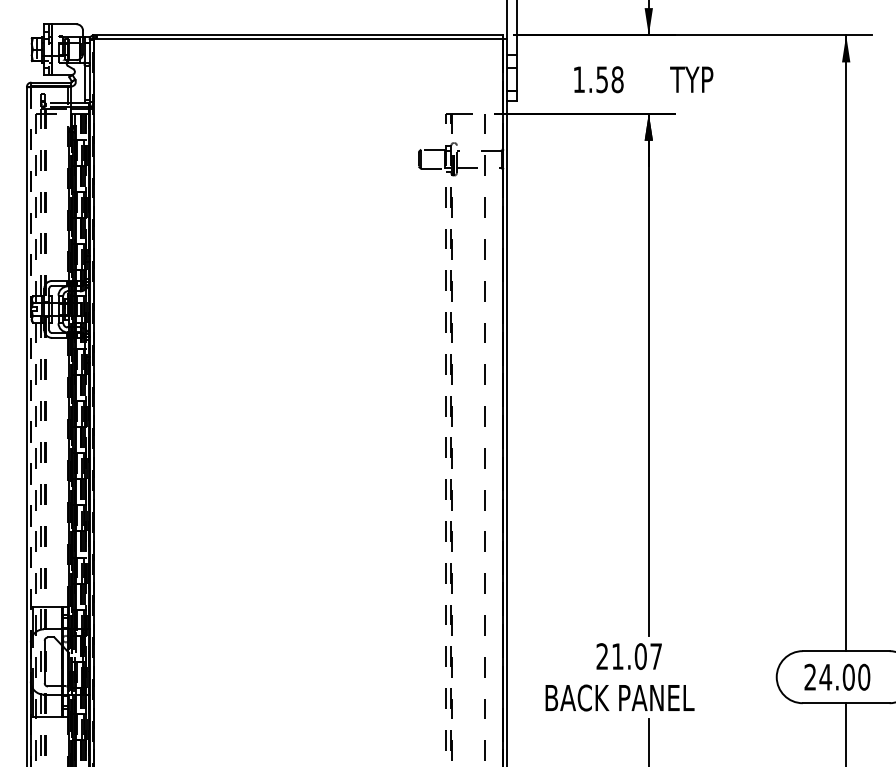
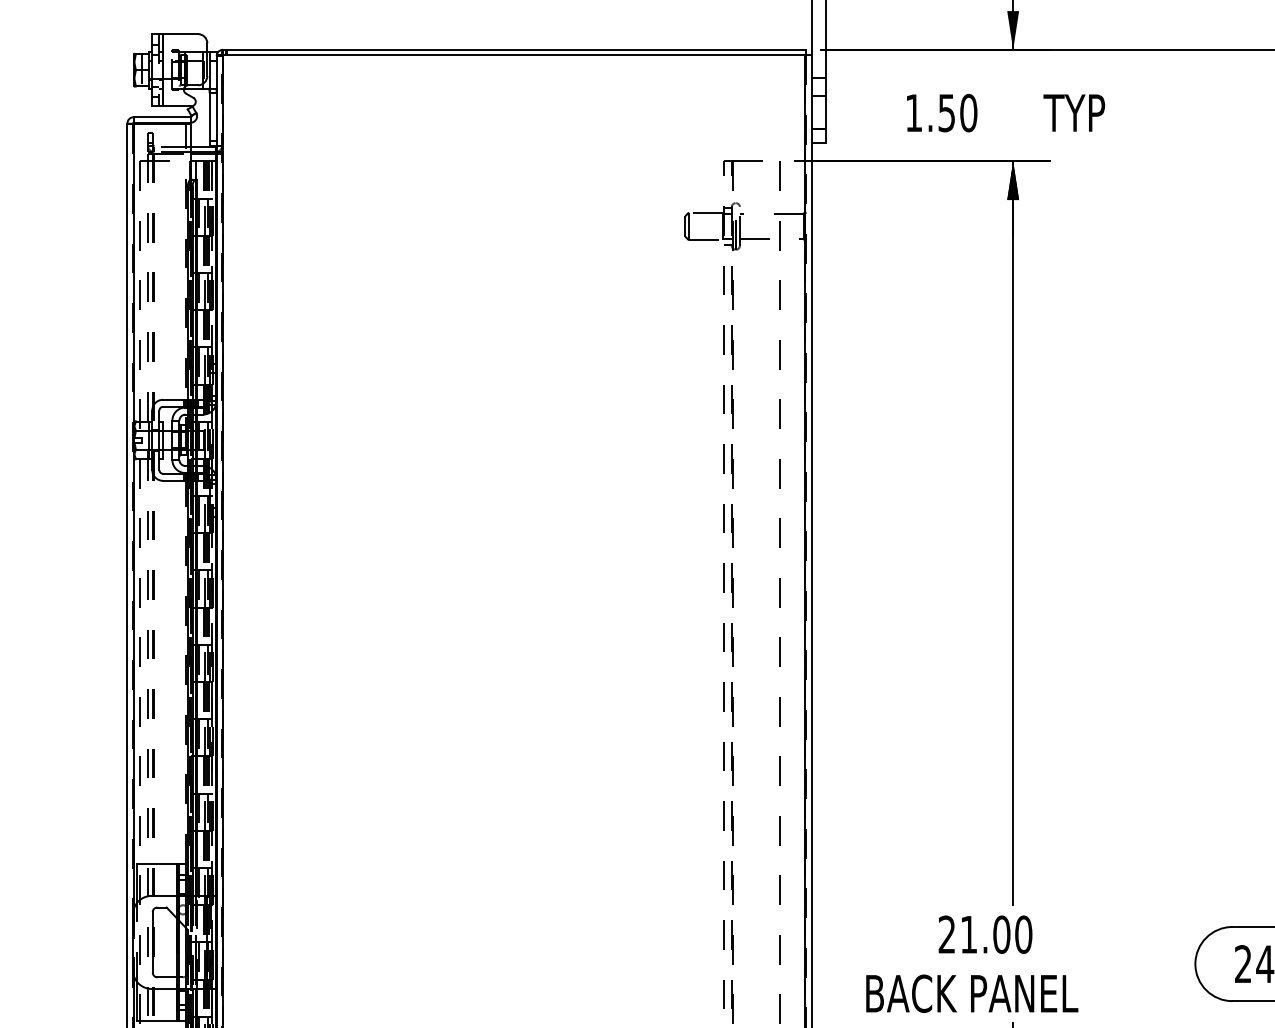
text: (617, 79) -> (968, 112), 1.58 -> 1.50
line: (31, 362) -> (133, 515), dashed -> solid
text: (656, 656) -> (1024, 934), 21.07 -> 21.00

